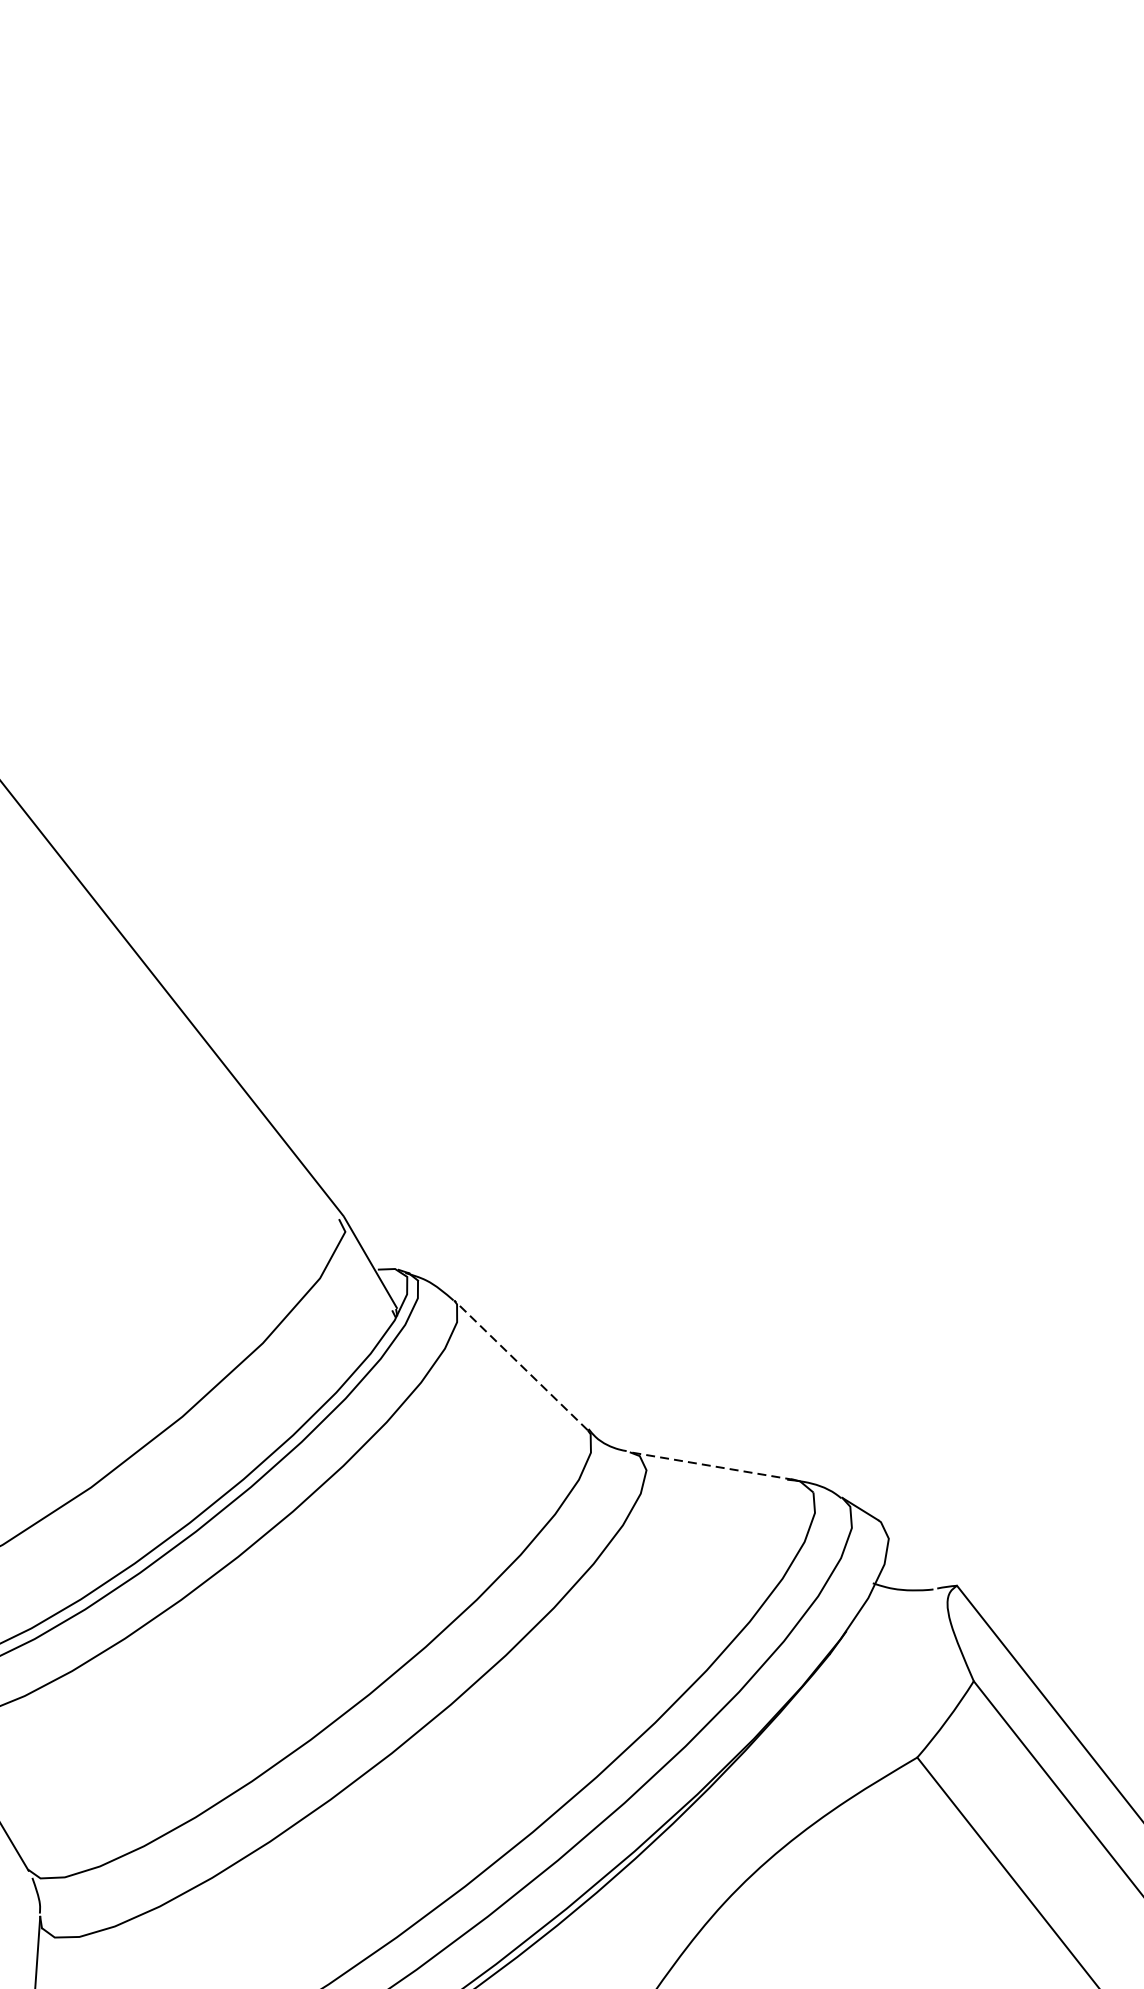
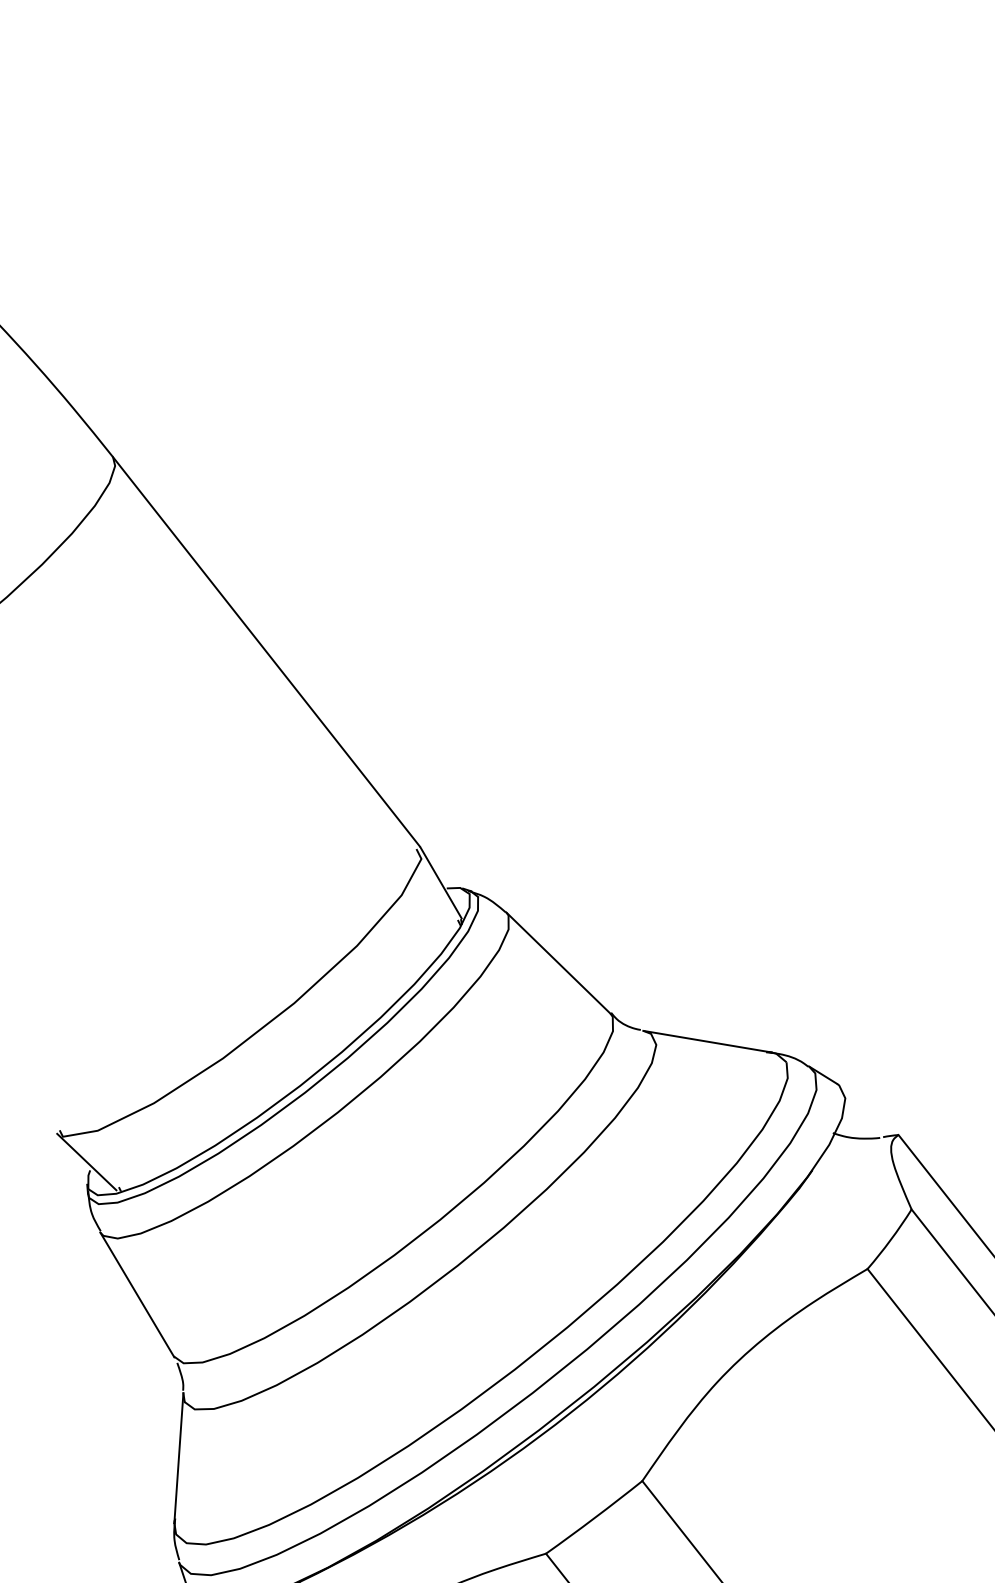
line: (521, 1365) -> (558, 963), dashed -> solid
line: (712, 1465) -> (707, 1041), dashed -> solid

